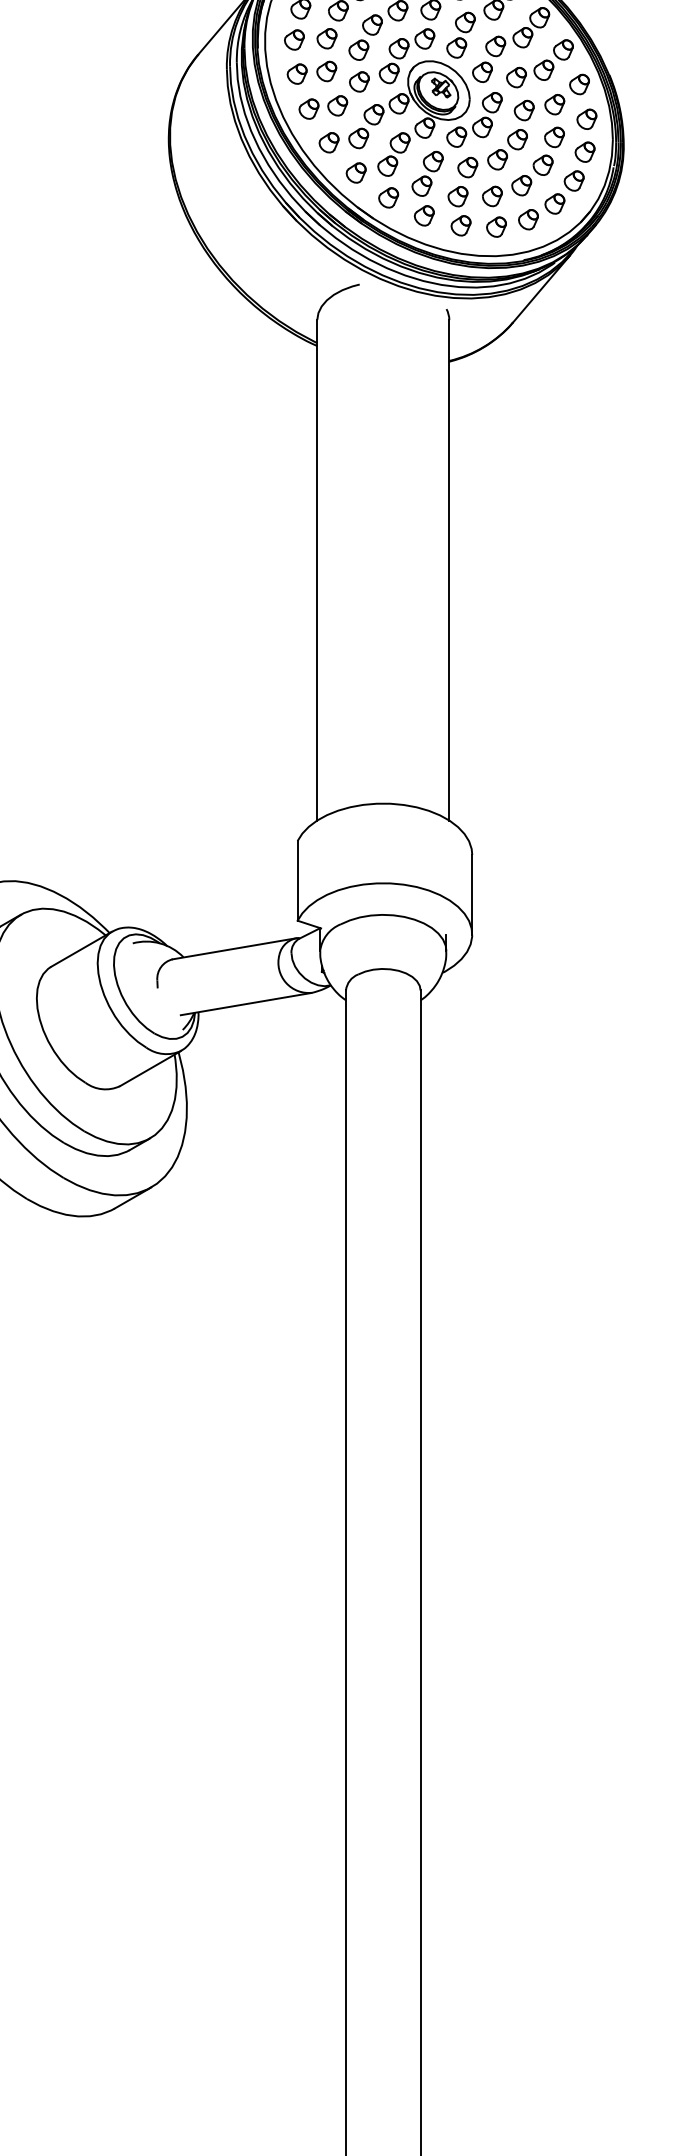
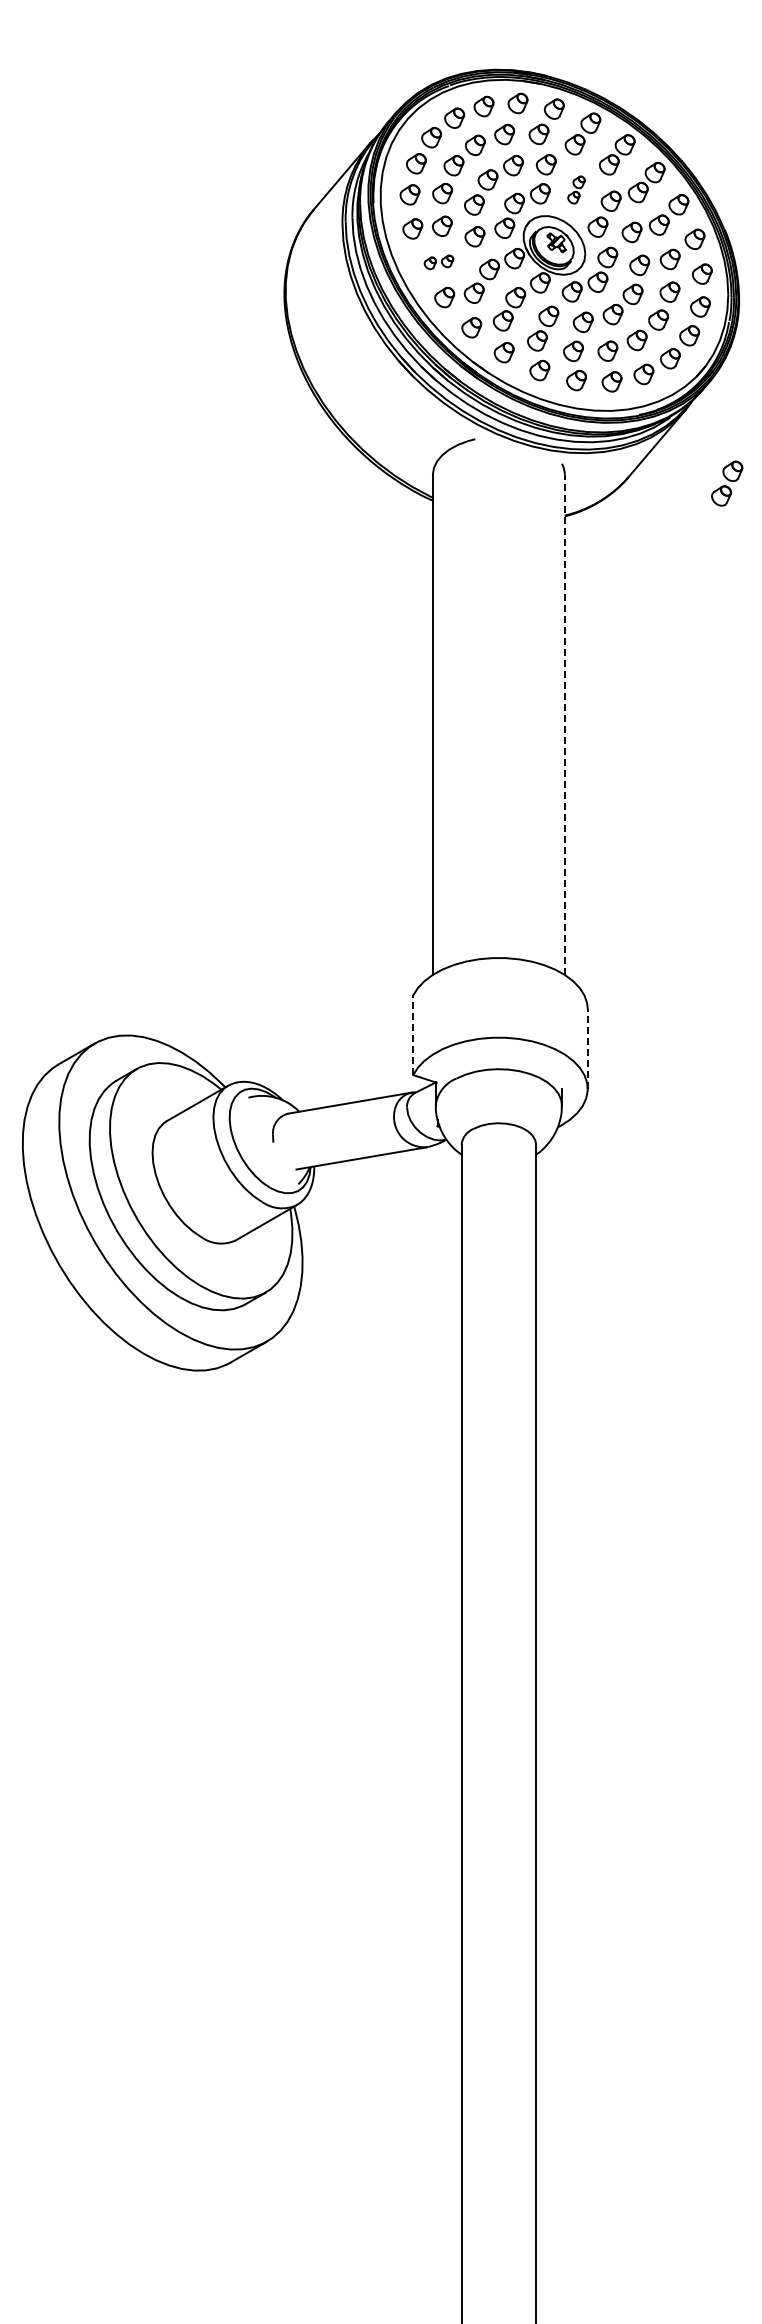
part: (461, 34) -> (576, 189), size x0.6
part: (322, 107) -> (438, 262), size x0.6
part: (612, 328) -> (727, 483), added
line: (449, 569) -> (564, 724), solid -> dashed
line: (297, 881) -> (413, 1035), solid -> dashed
line: (472, 895) -> (587, 1049), solid -> dashed

